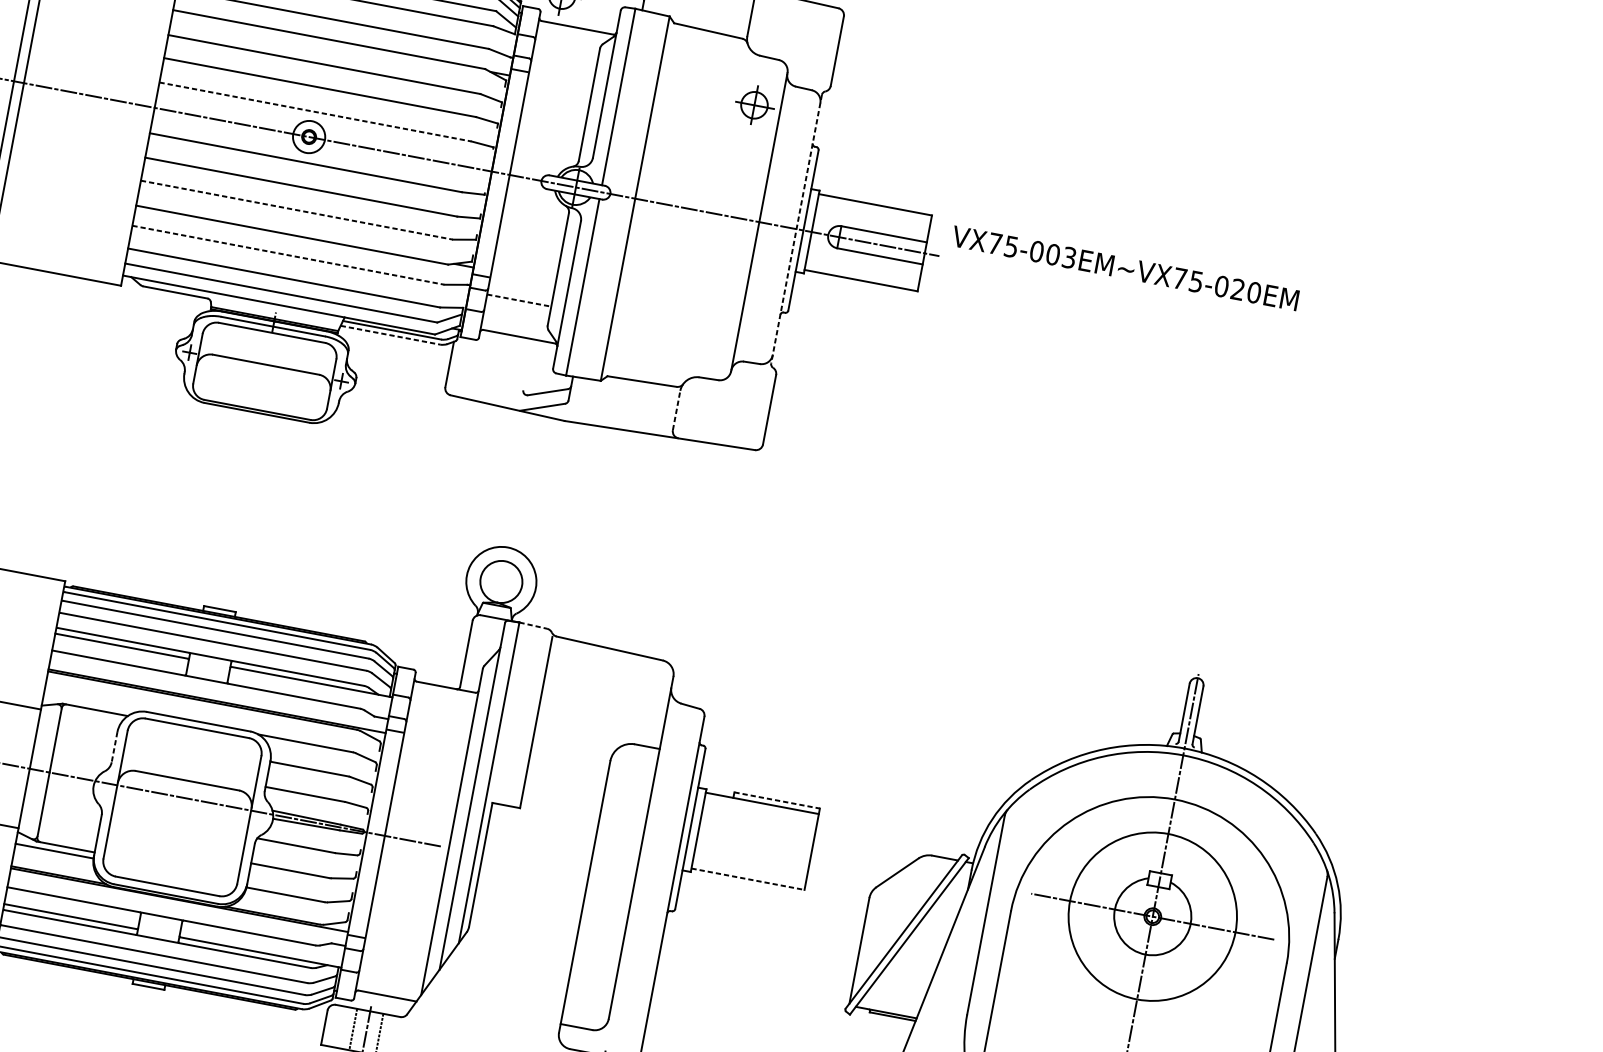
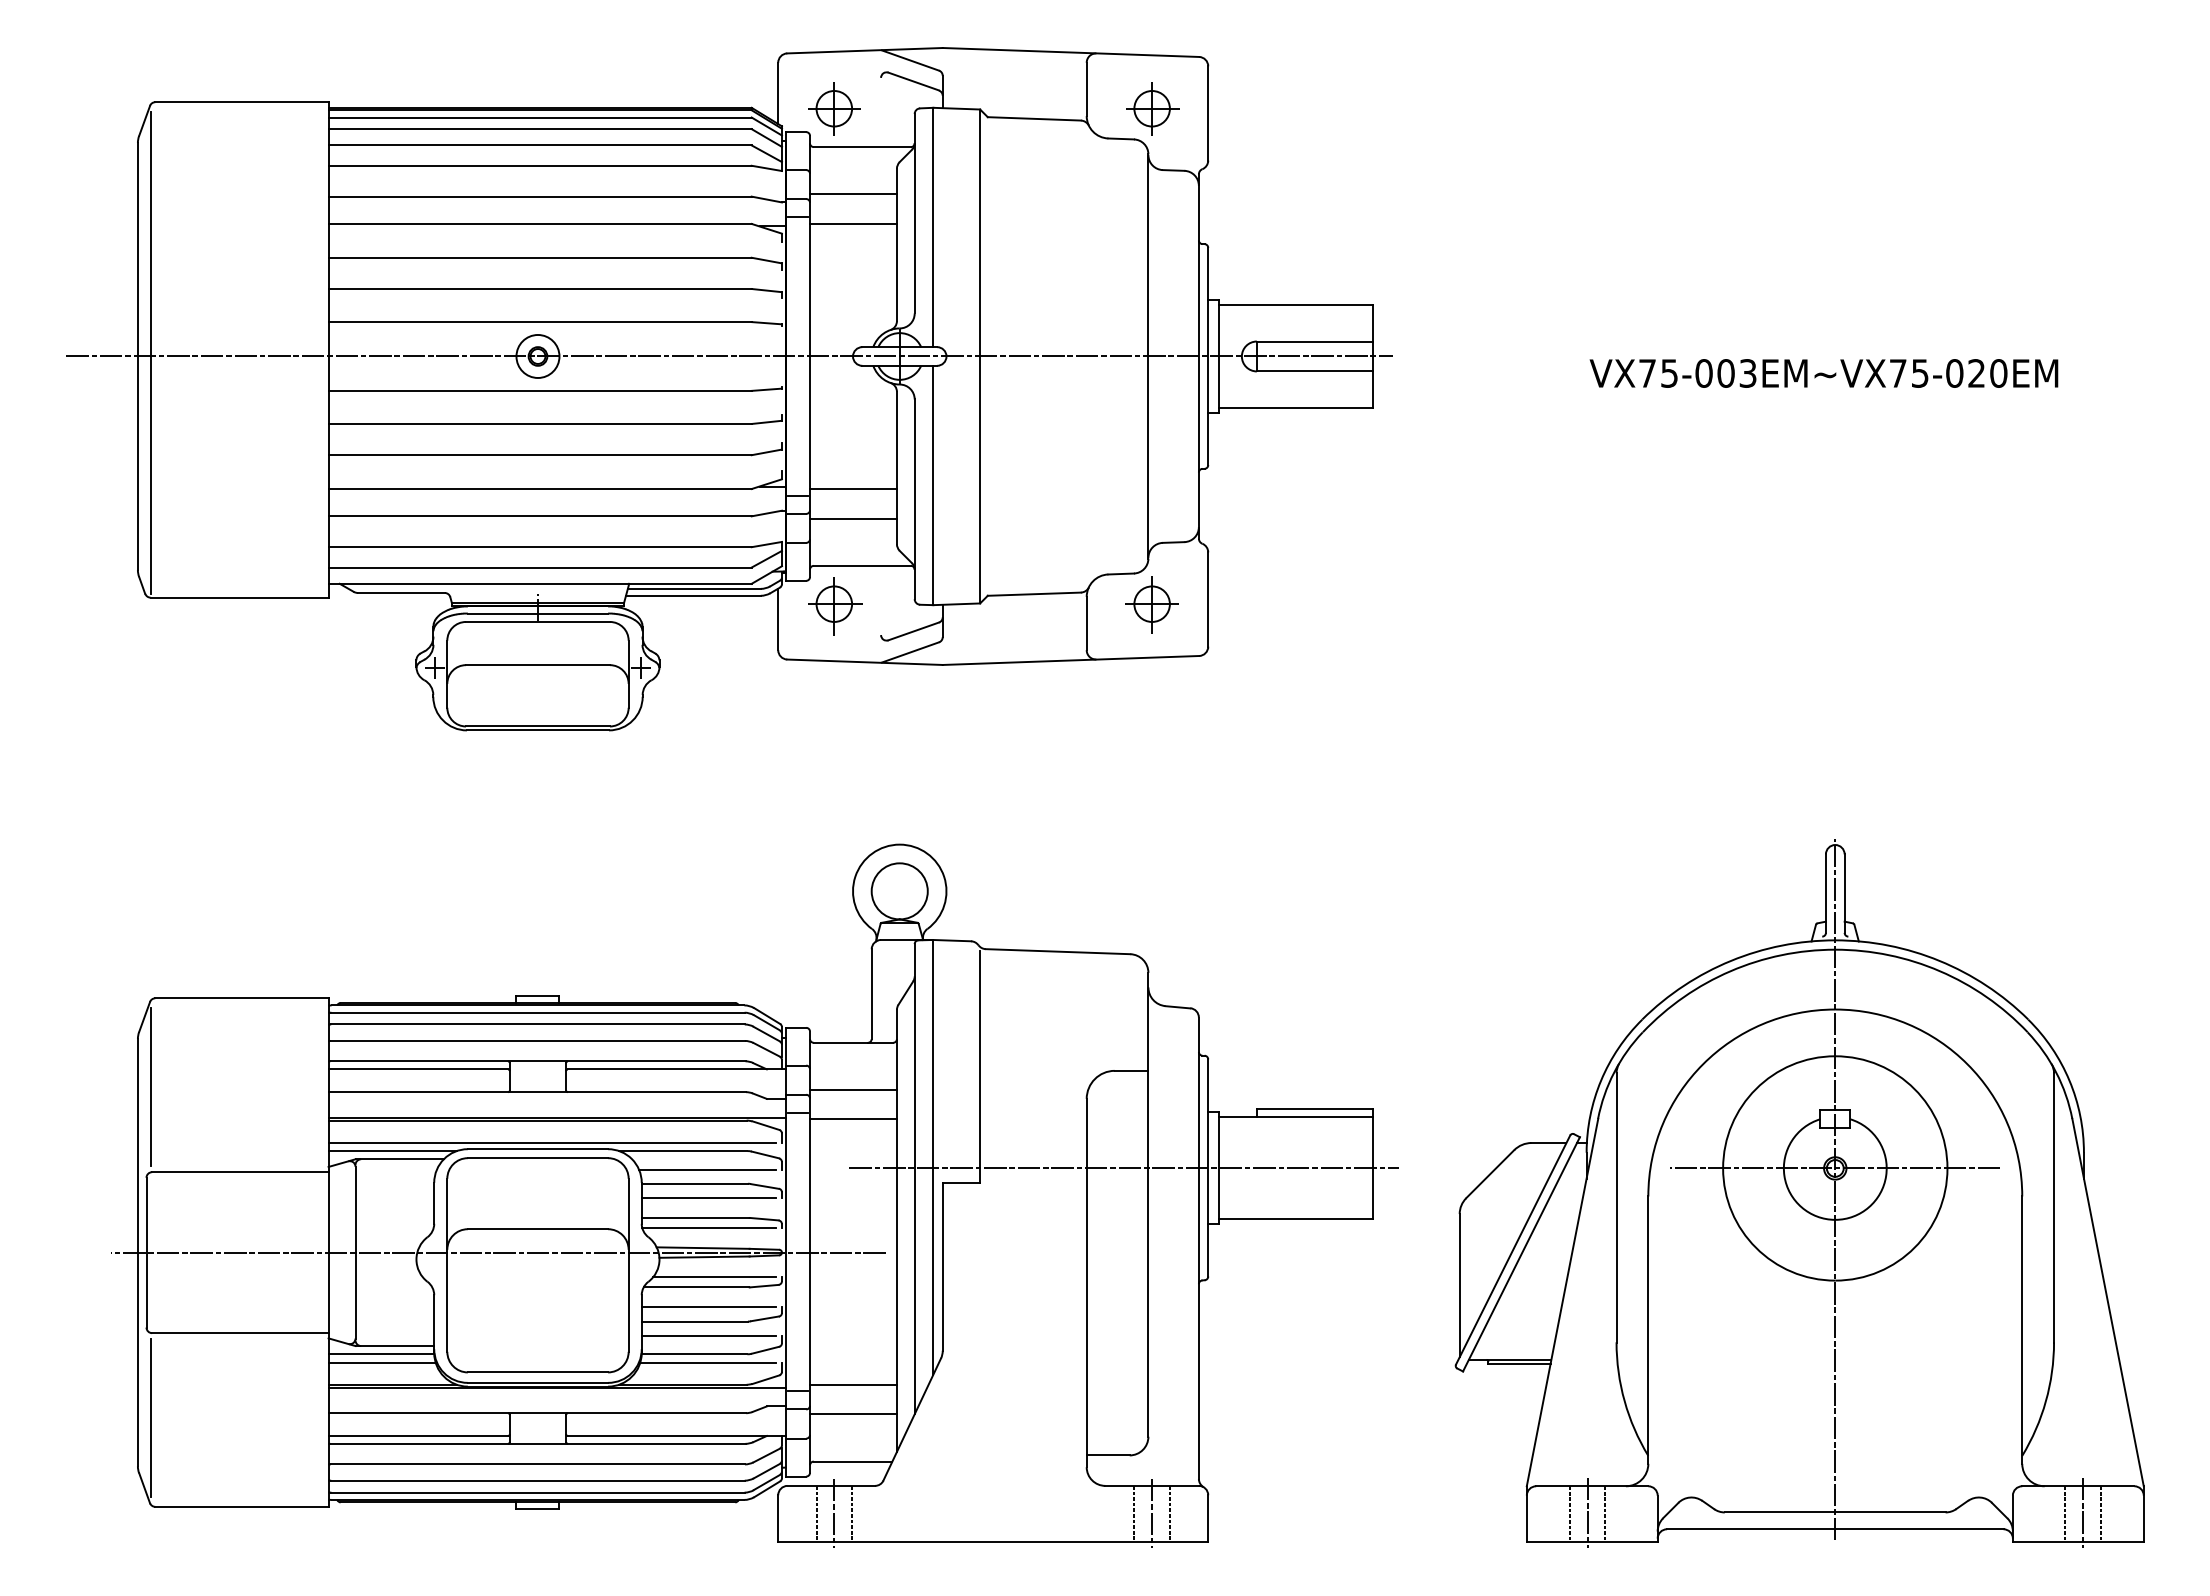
line: (564, 61) -> (853, 194), added
line: (560, 82) -> (853, 223), added
part: (754, 105) -> (1152, 108), moved
line: (315, 112) -> (540, 322), dashed -> solid
line: (297, 210) -> (540, 455), dashed -> solid
line: (796, 229) -> (1198, 356), dashed -> solid
line: (288, 255) -> (540, 516), dashed -> solid
text: (1124, 268) -> (1823, 373), moved
line: (523, 279) -> (853, 489), added
line: (519, 300) -> (853, 518), dashed -> solid
line: (390, 335) -> (693, 595), dashed -> solid
part: (493, 362) -> (835, 606), added
part: (727, 405) -> (1151, 604), added
line: (676, 410) -> (1086, 623), dashed -> solid
line: (533, 625) -> (952, 940), dashed -> solid
line: (91, 703) -> (392, 1151), added
line: (210, 718) -> (552, 1142), added
line: (439, 722) -> (853, 1090), added
line: (435, 743) -> (853, 1119), added
line: (114, 747) -> (434, 1203), dashed -> solid
line: (320, 760) -> (707, 1169), added
line: (317, 781) -> (708, 1198), added
line: (776, 800) -> (1314, 1109), dashed -> solid
line: (314, 804) -> (709, 1228), added
line: (627, 817) -> (1123, 1168), added
line: (310, 840) -> (714, 1277), added
line: (53, 857) -> (381, 1362), added
line: (302, 861) -> (708, 1306), added
line: (748, 879) -> (1296, 1219), dashed -> solid
line: (298, 882) -> (708, 1335), added
line: (294, 902) -> (708, 1362), added
line: (398, 939) -> (853, 1384), added
line: (394, 961) -> (853, 1414), added

